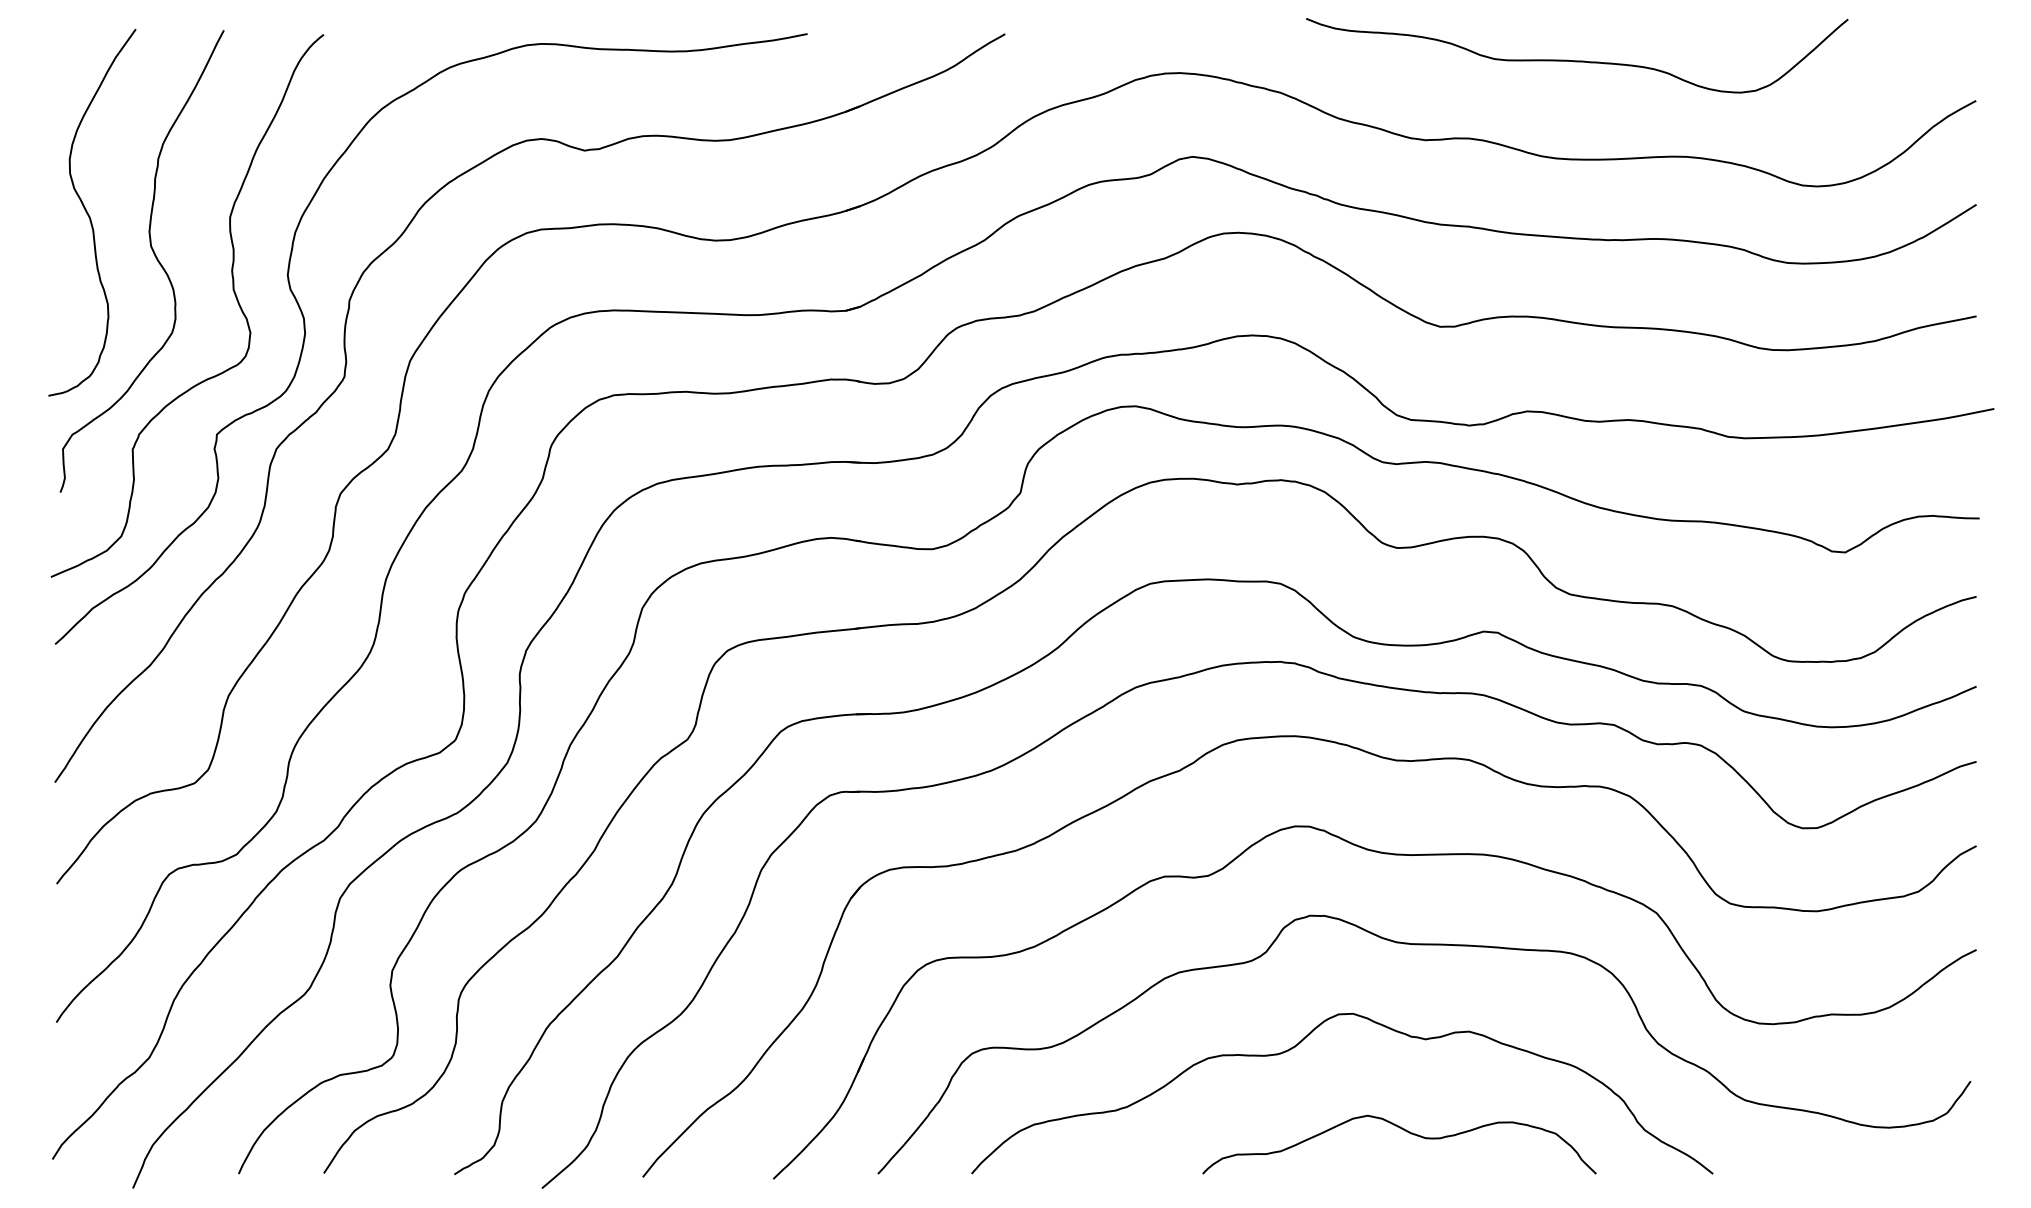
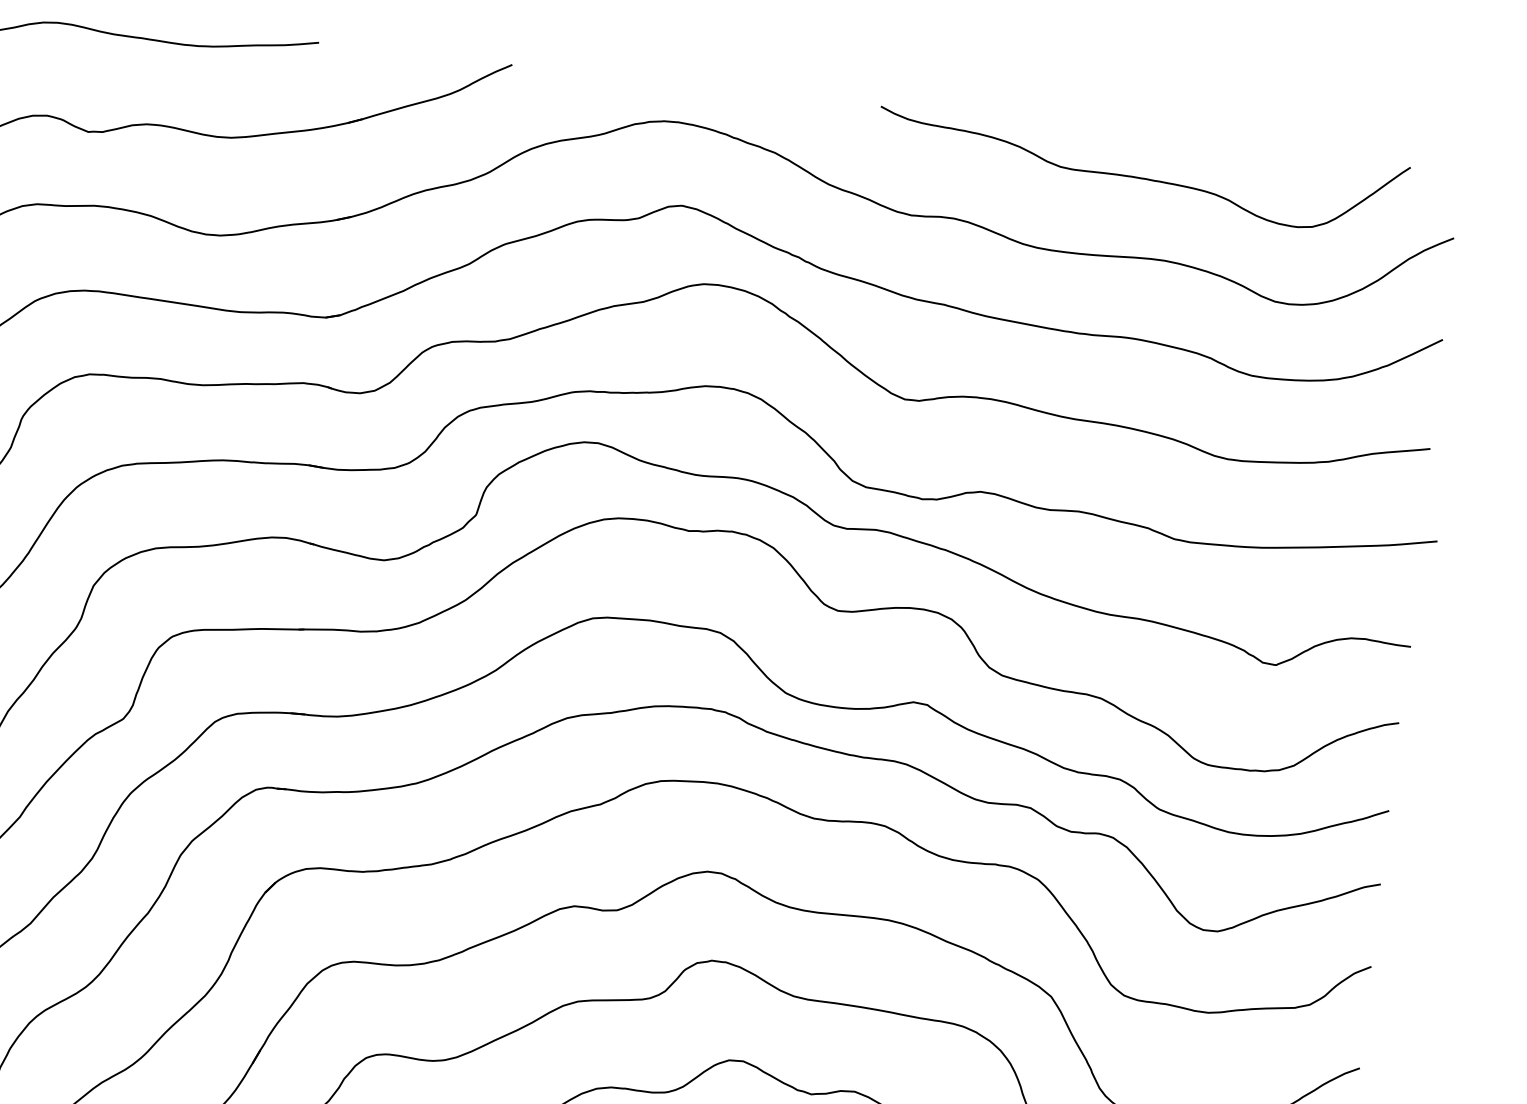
curve: (1577, 60) -> (1141, 177), moved

